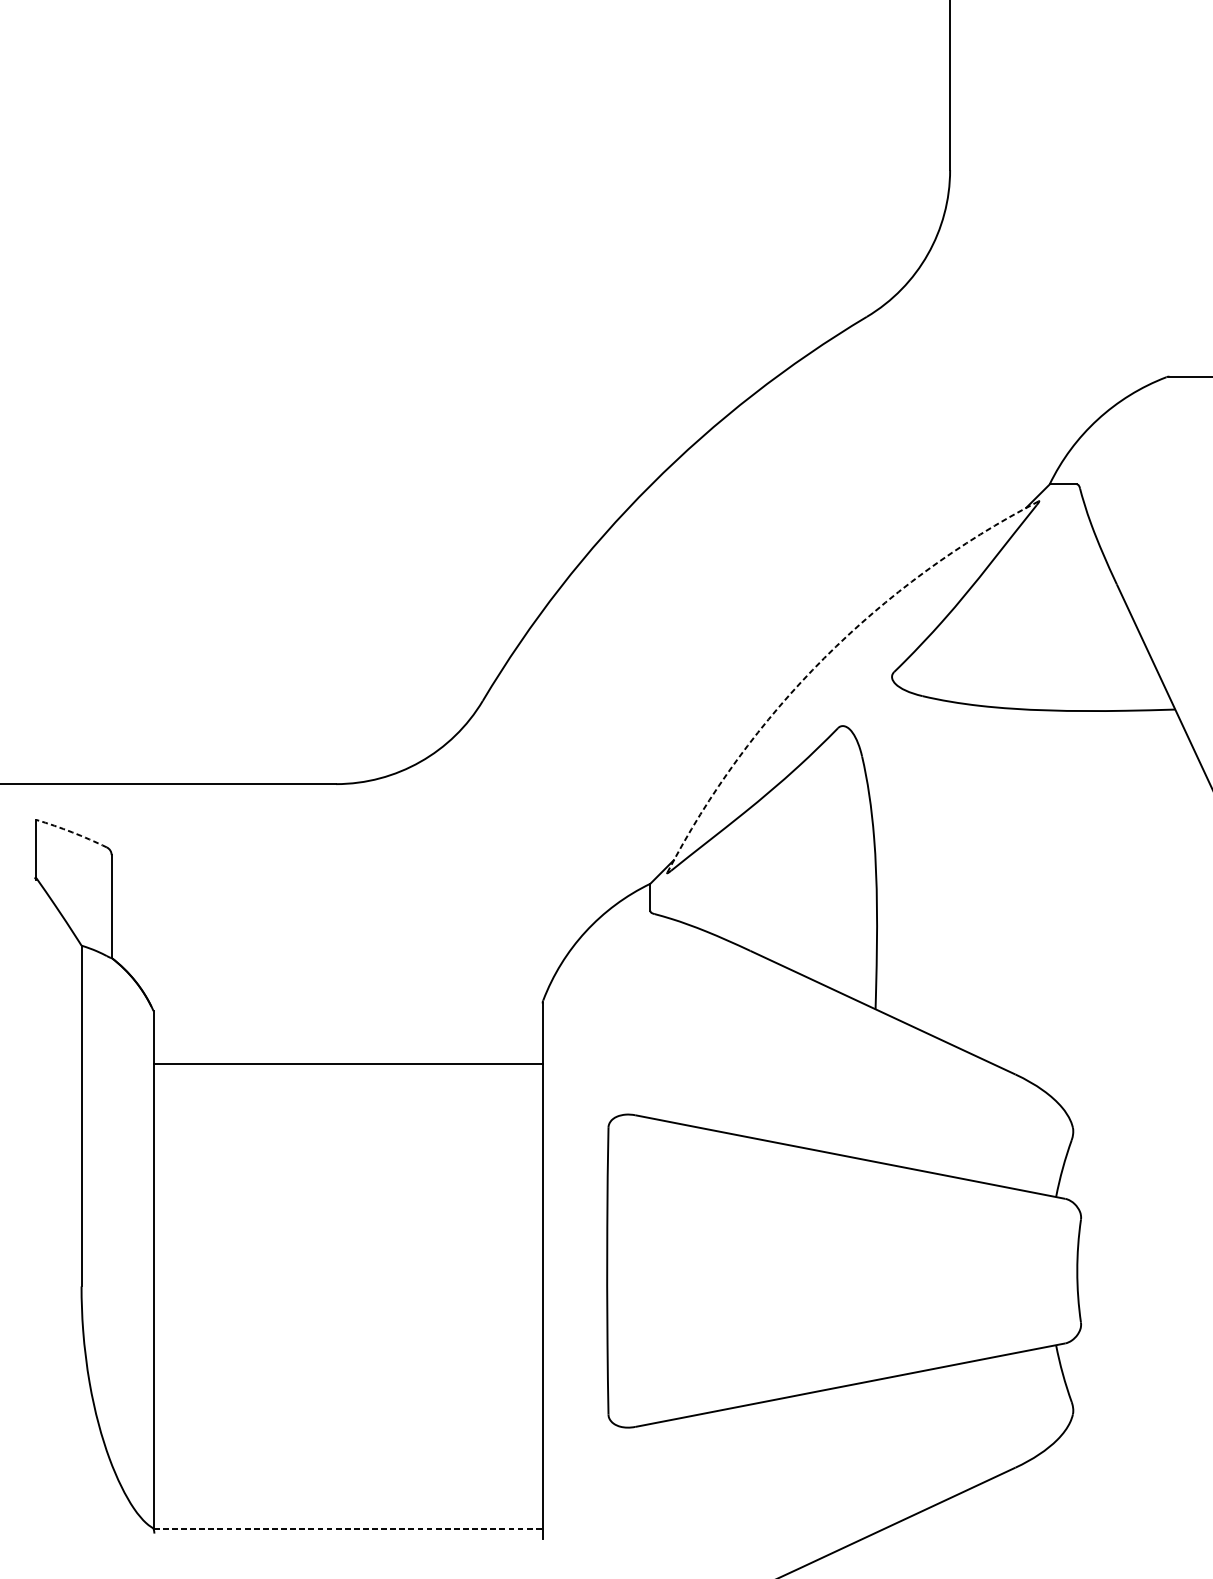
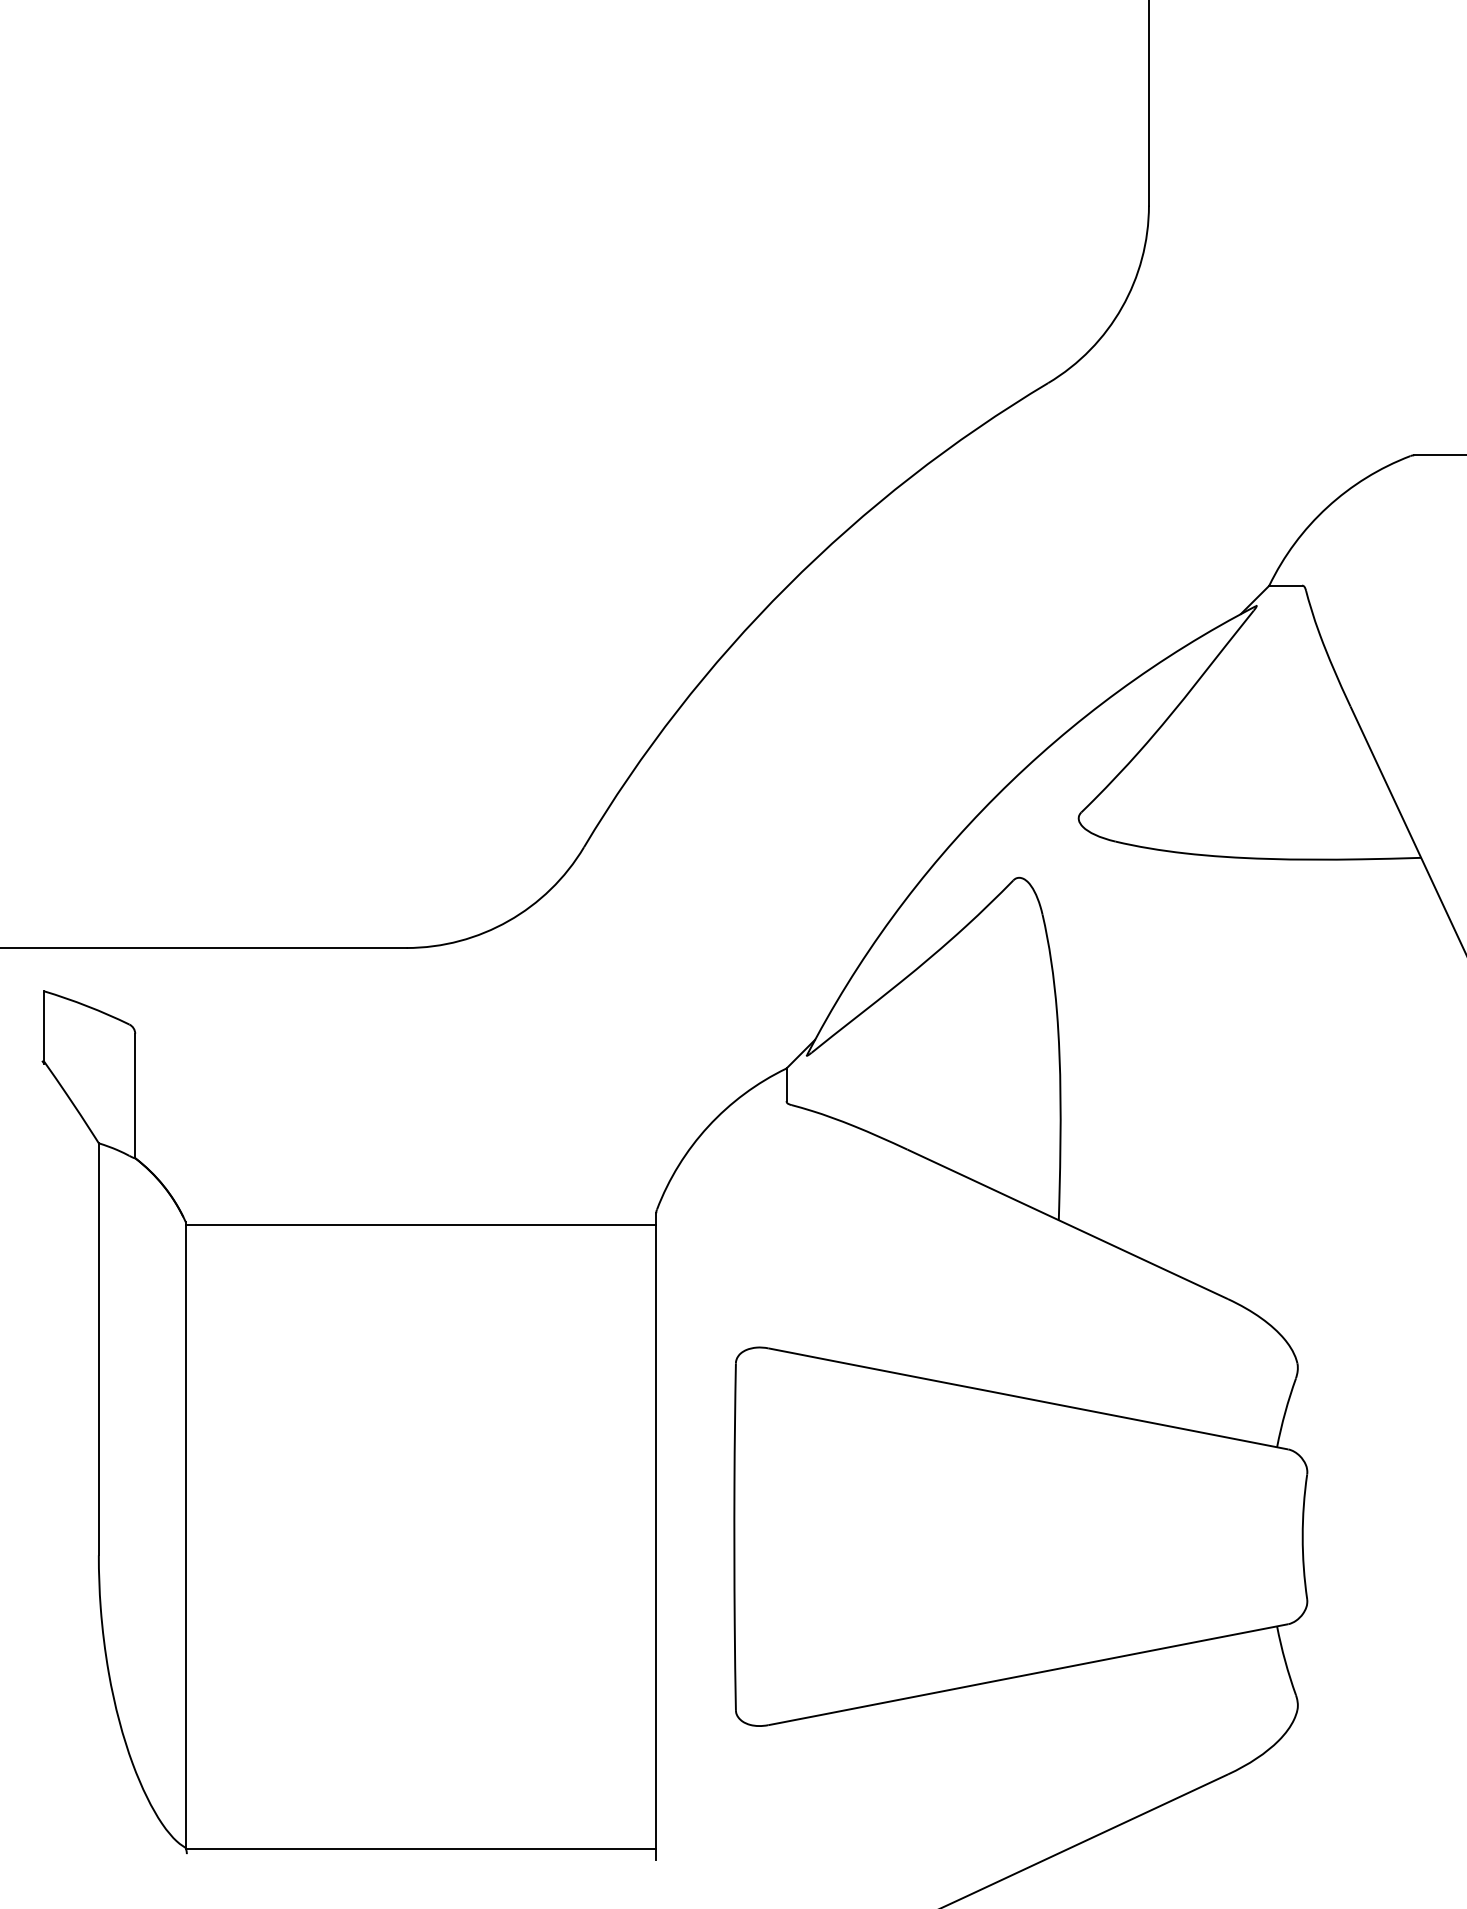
arc: (824, 657) -> (996, 795), dashed -> solid
arc: (72, 832) -> (87, 1006), dashed -> solid
line: (347, 1064) -> (420, 1225), moved
line: (348, 1528) -> (421, 1848), dashed -> solid

